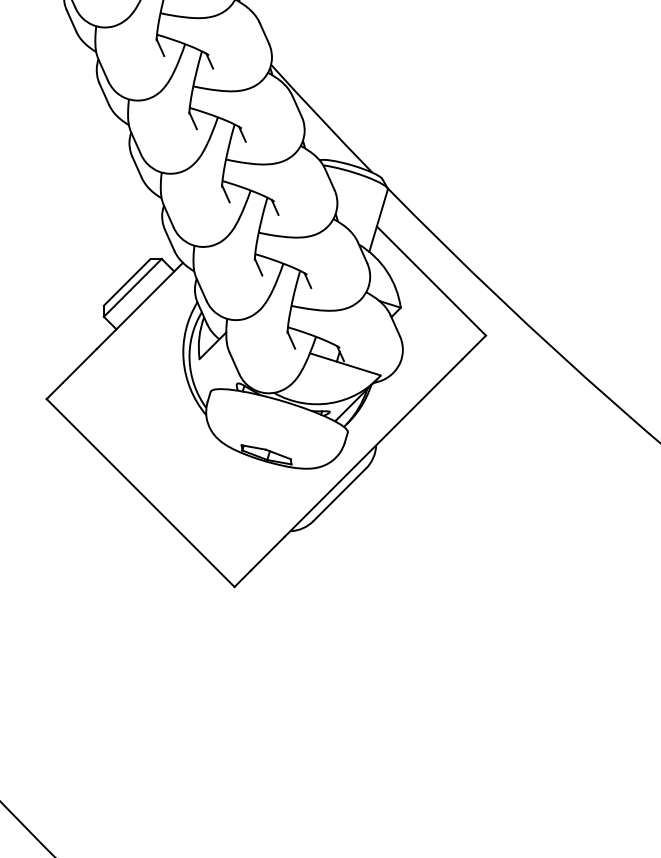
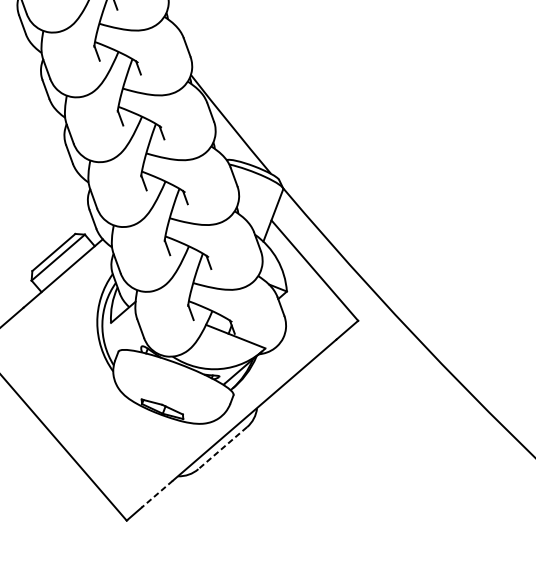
line: (339, 495) -> (222, 448), solid -> dashed
line: (267, 553) -> (157, 493), solid -> dashed

